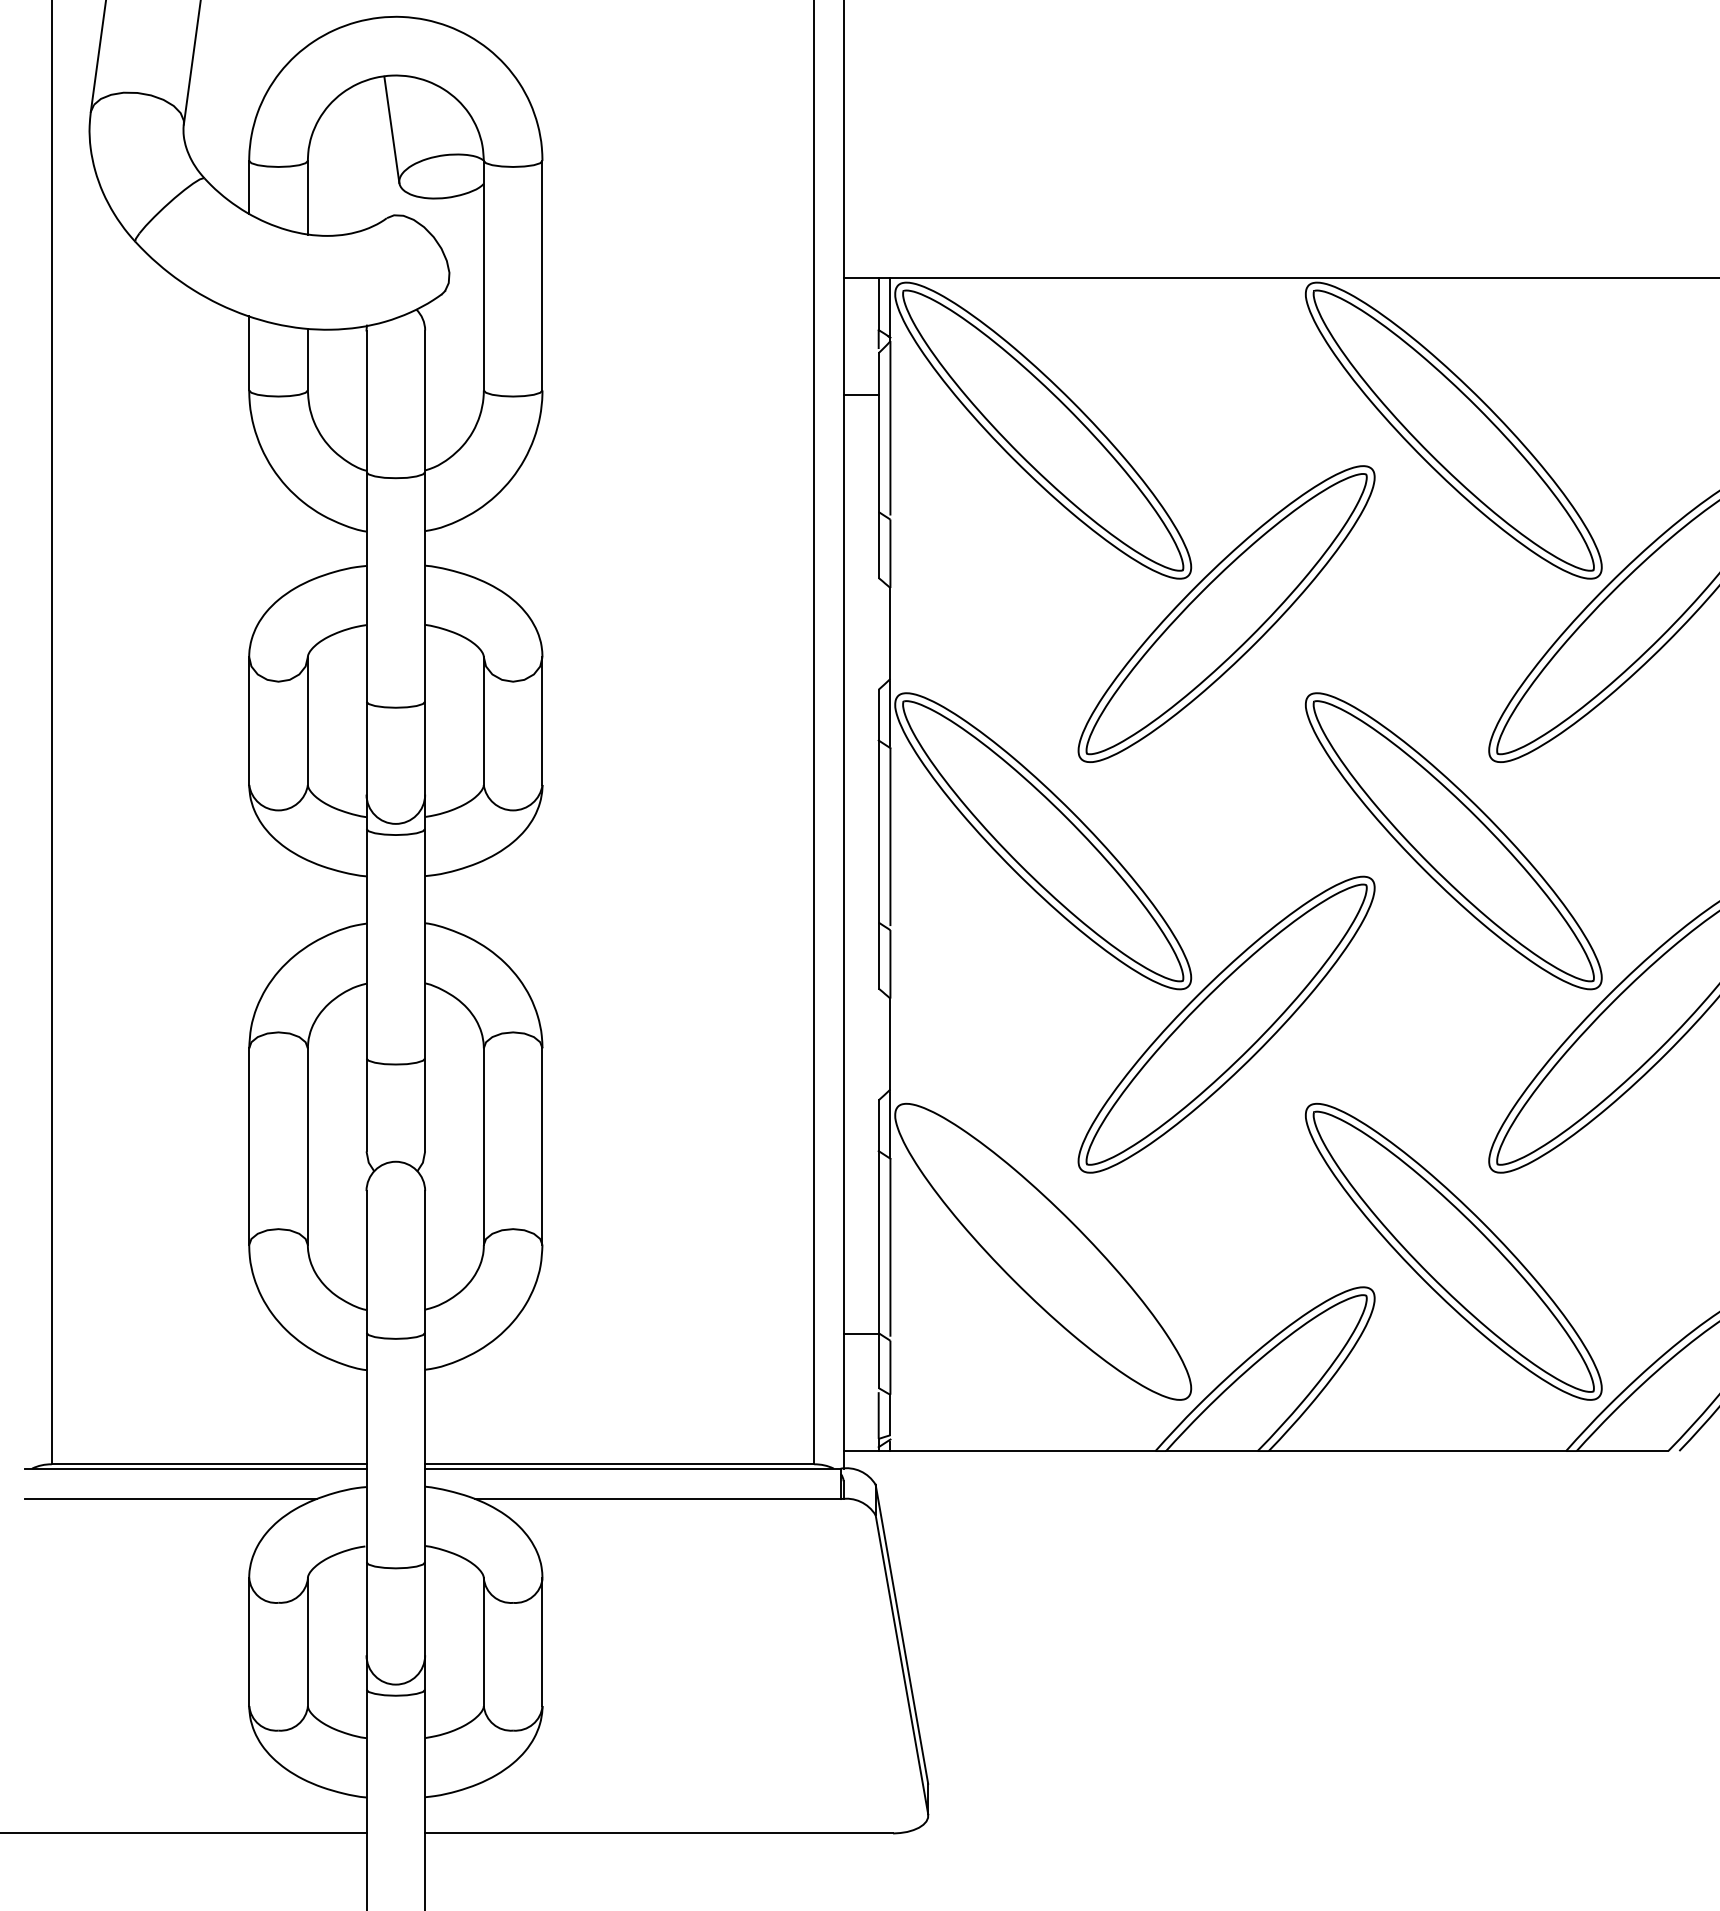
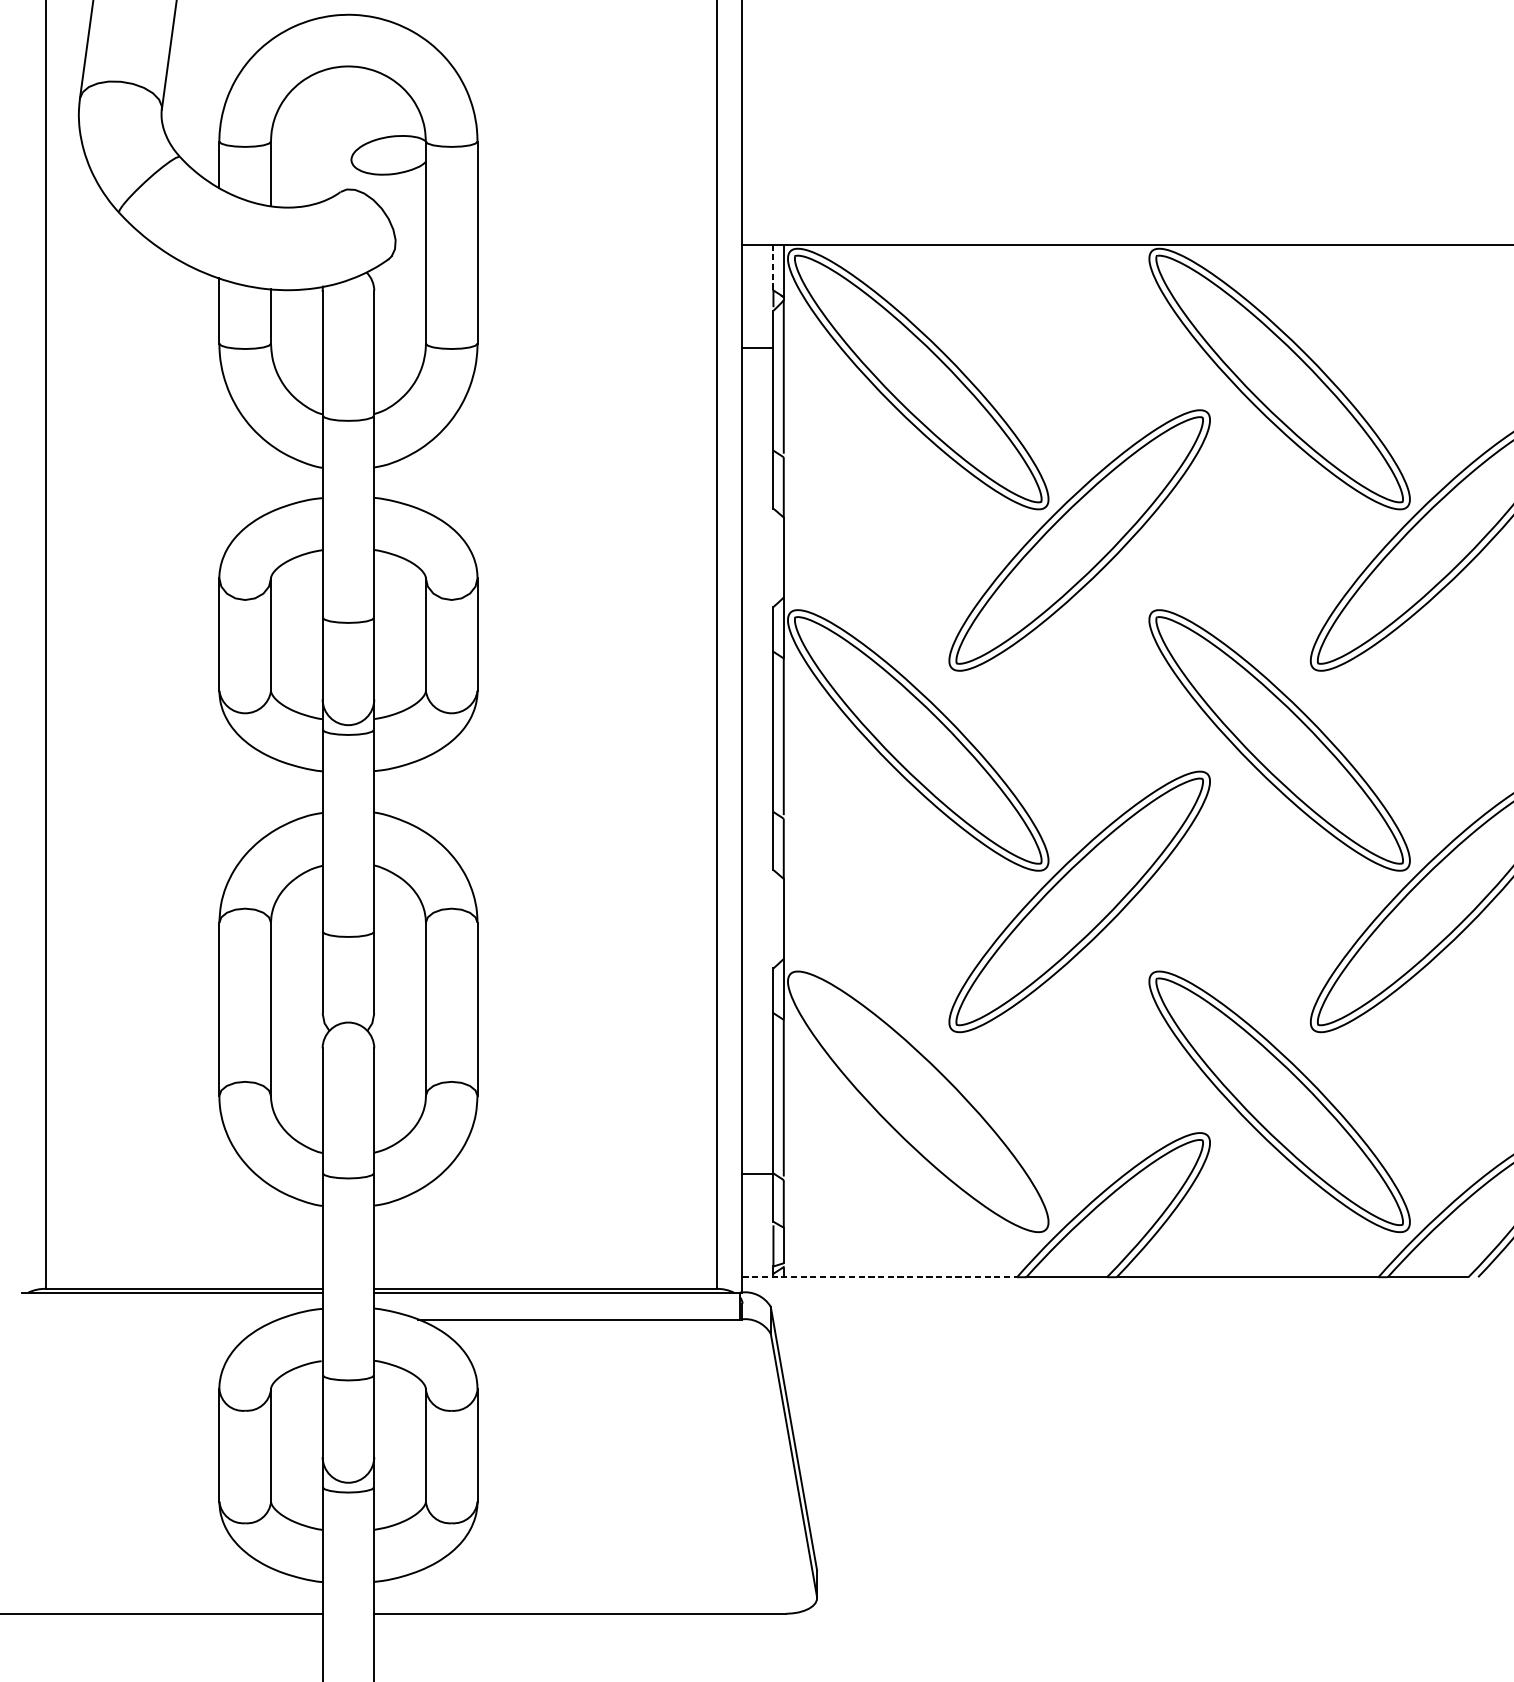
line: (391, 129) -> (344, 113), removed
line: (878, 304) -> (773, 267), solid -> dashed
line: (1000, 1451) -> (880, 1277), solid -> dashed
line: (170, 1499) -> (150, 1319), removed

